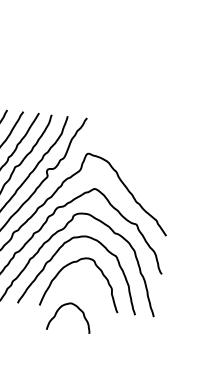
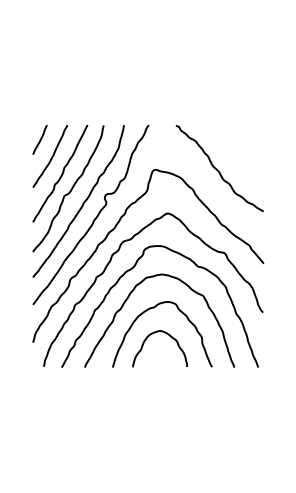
curve: (137, 157) -> (217, 168), added
curve: (59, 309) -> (146, 340), moved

